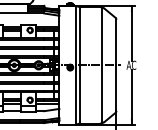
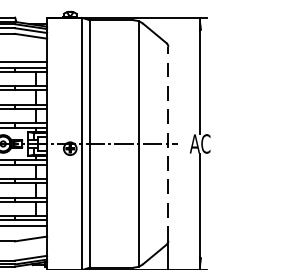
line: (116, 65) -> (168, 144), solid -> dashed

